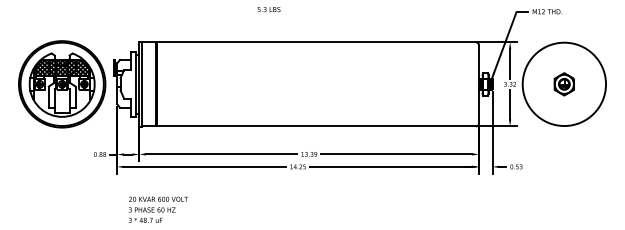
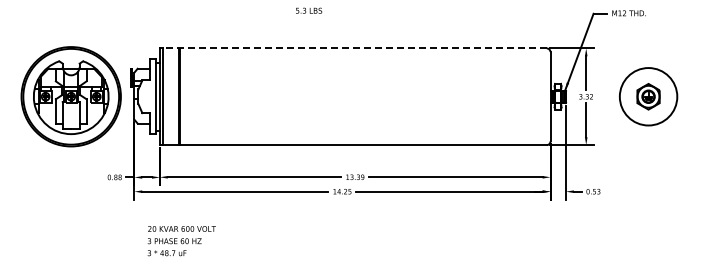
line: (308, 42) -> (354, 48), solid -> dashed
hatch: (61, 68) -> (70, 78), removed
circle: (564, 84) -> (648, 96), size x0.6

